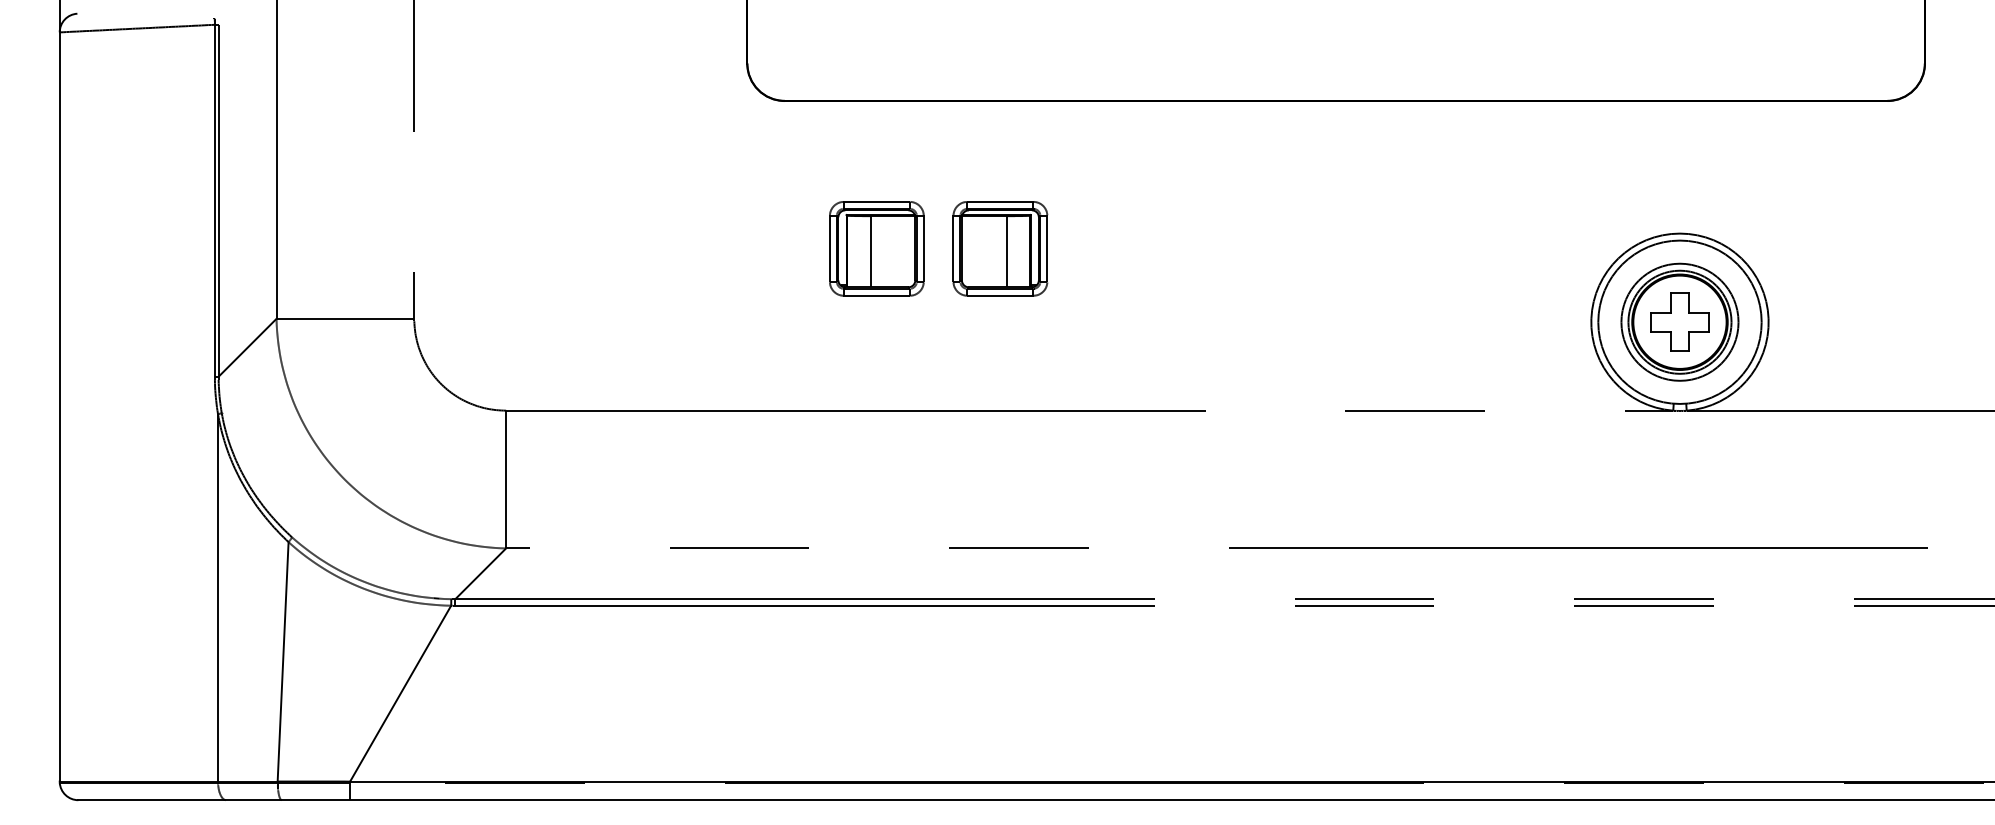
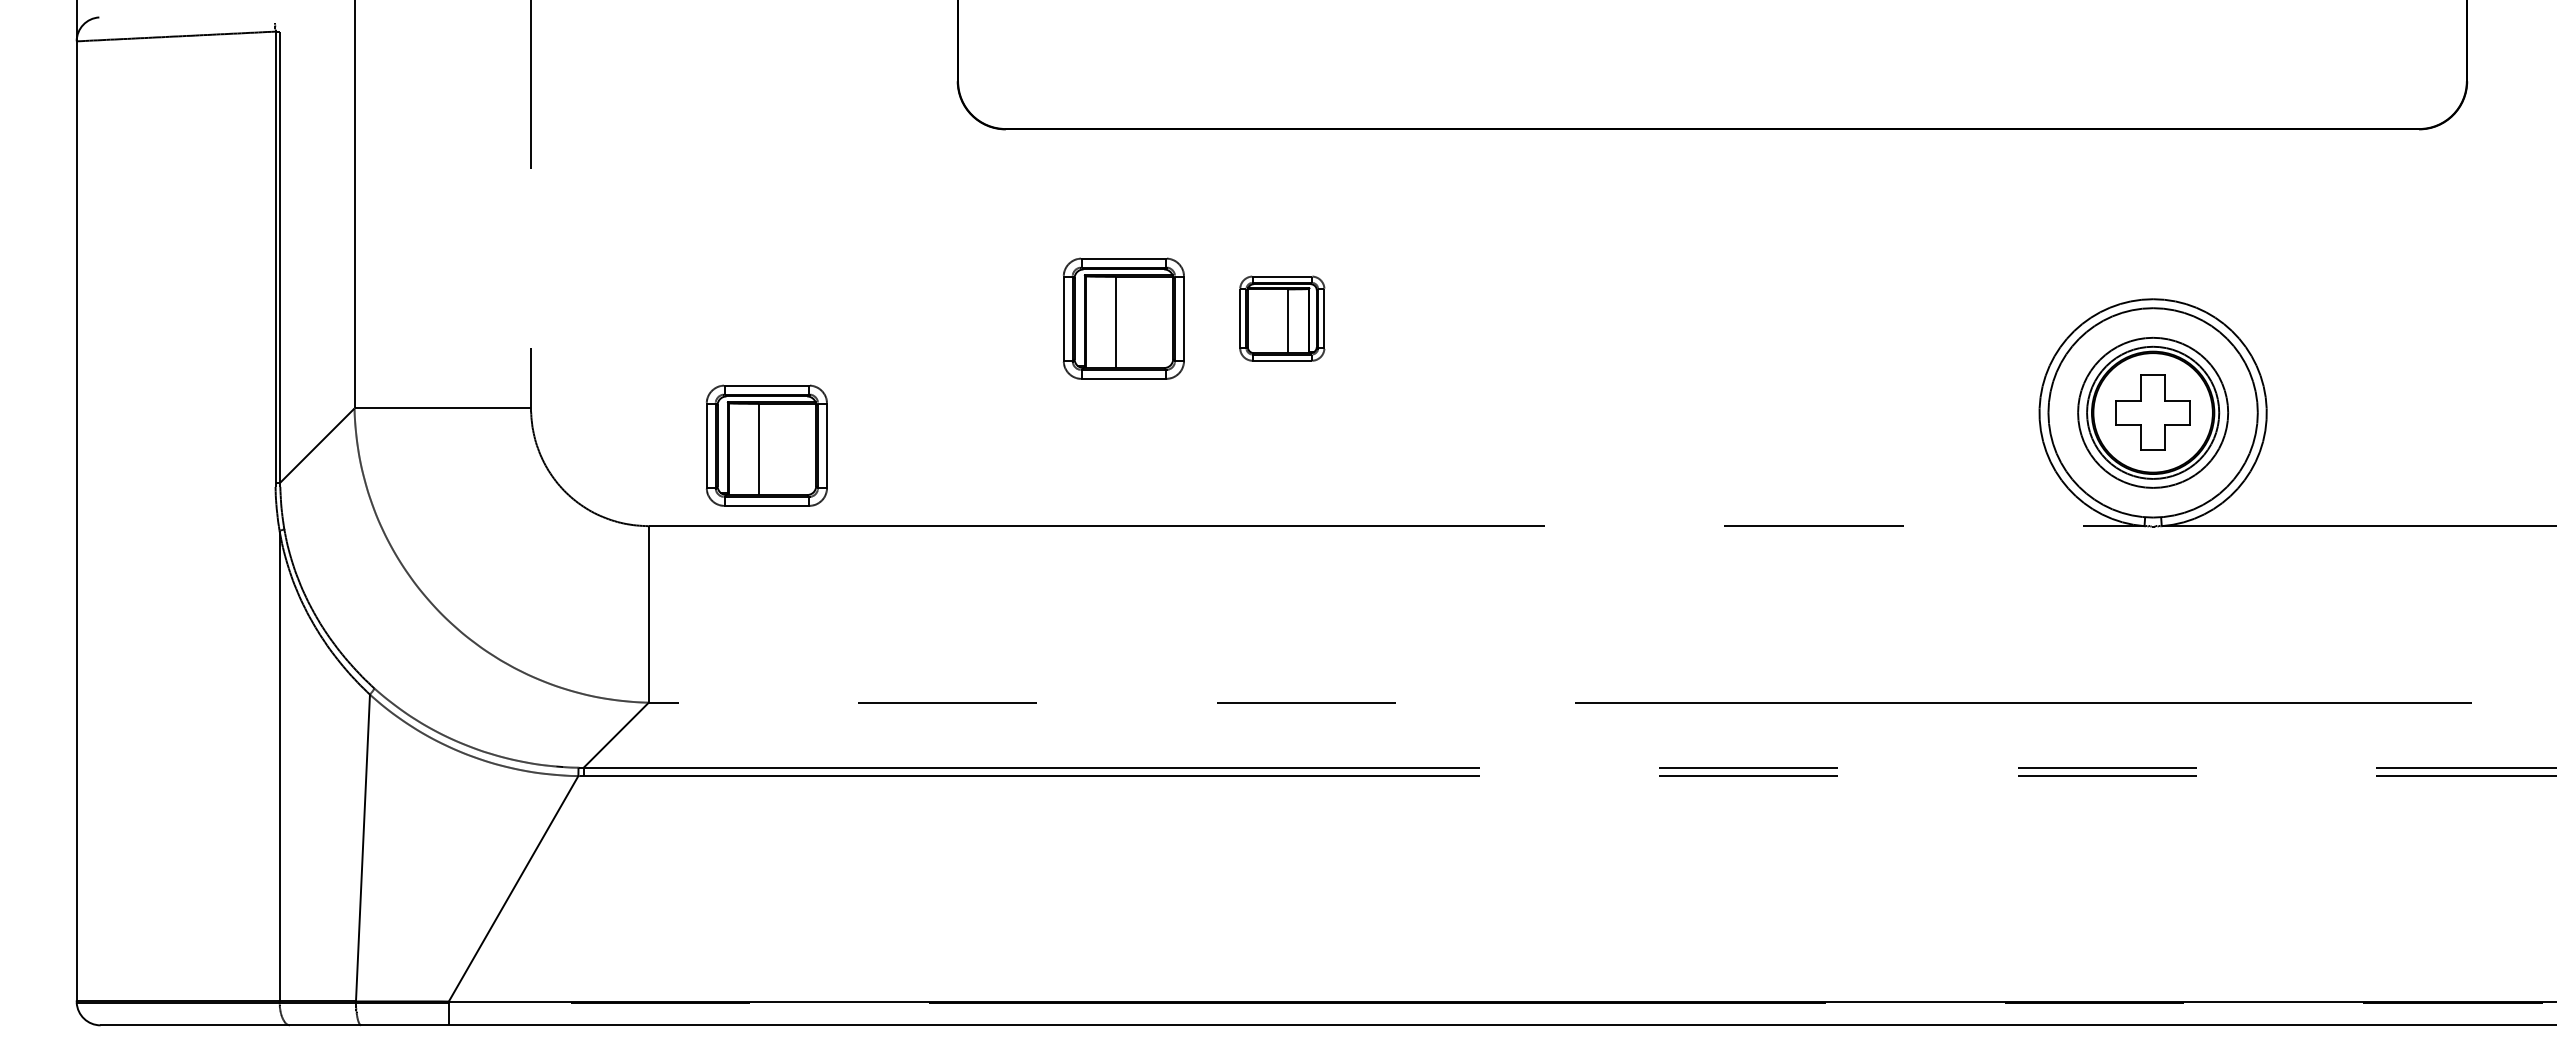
part: (1000, 248) -> (1282, 318), size x0.7
part: (597, 347) -> (766, 445), added

